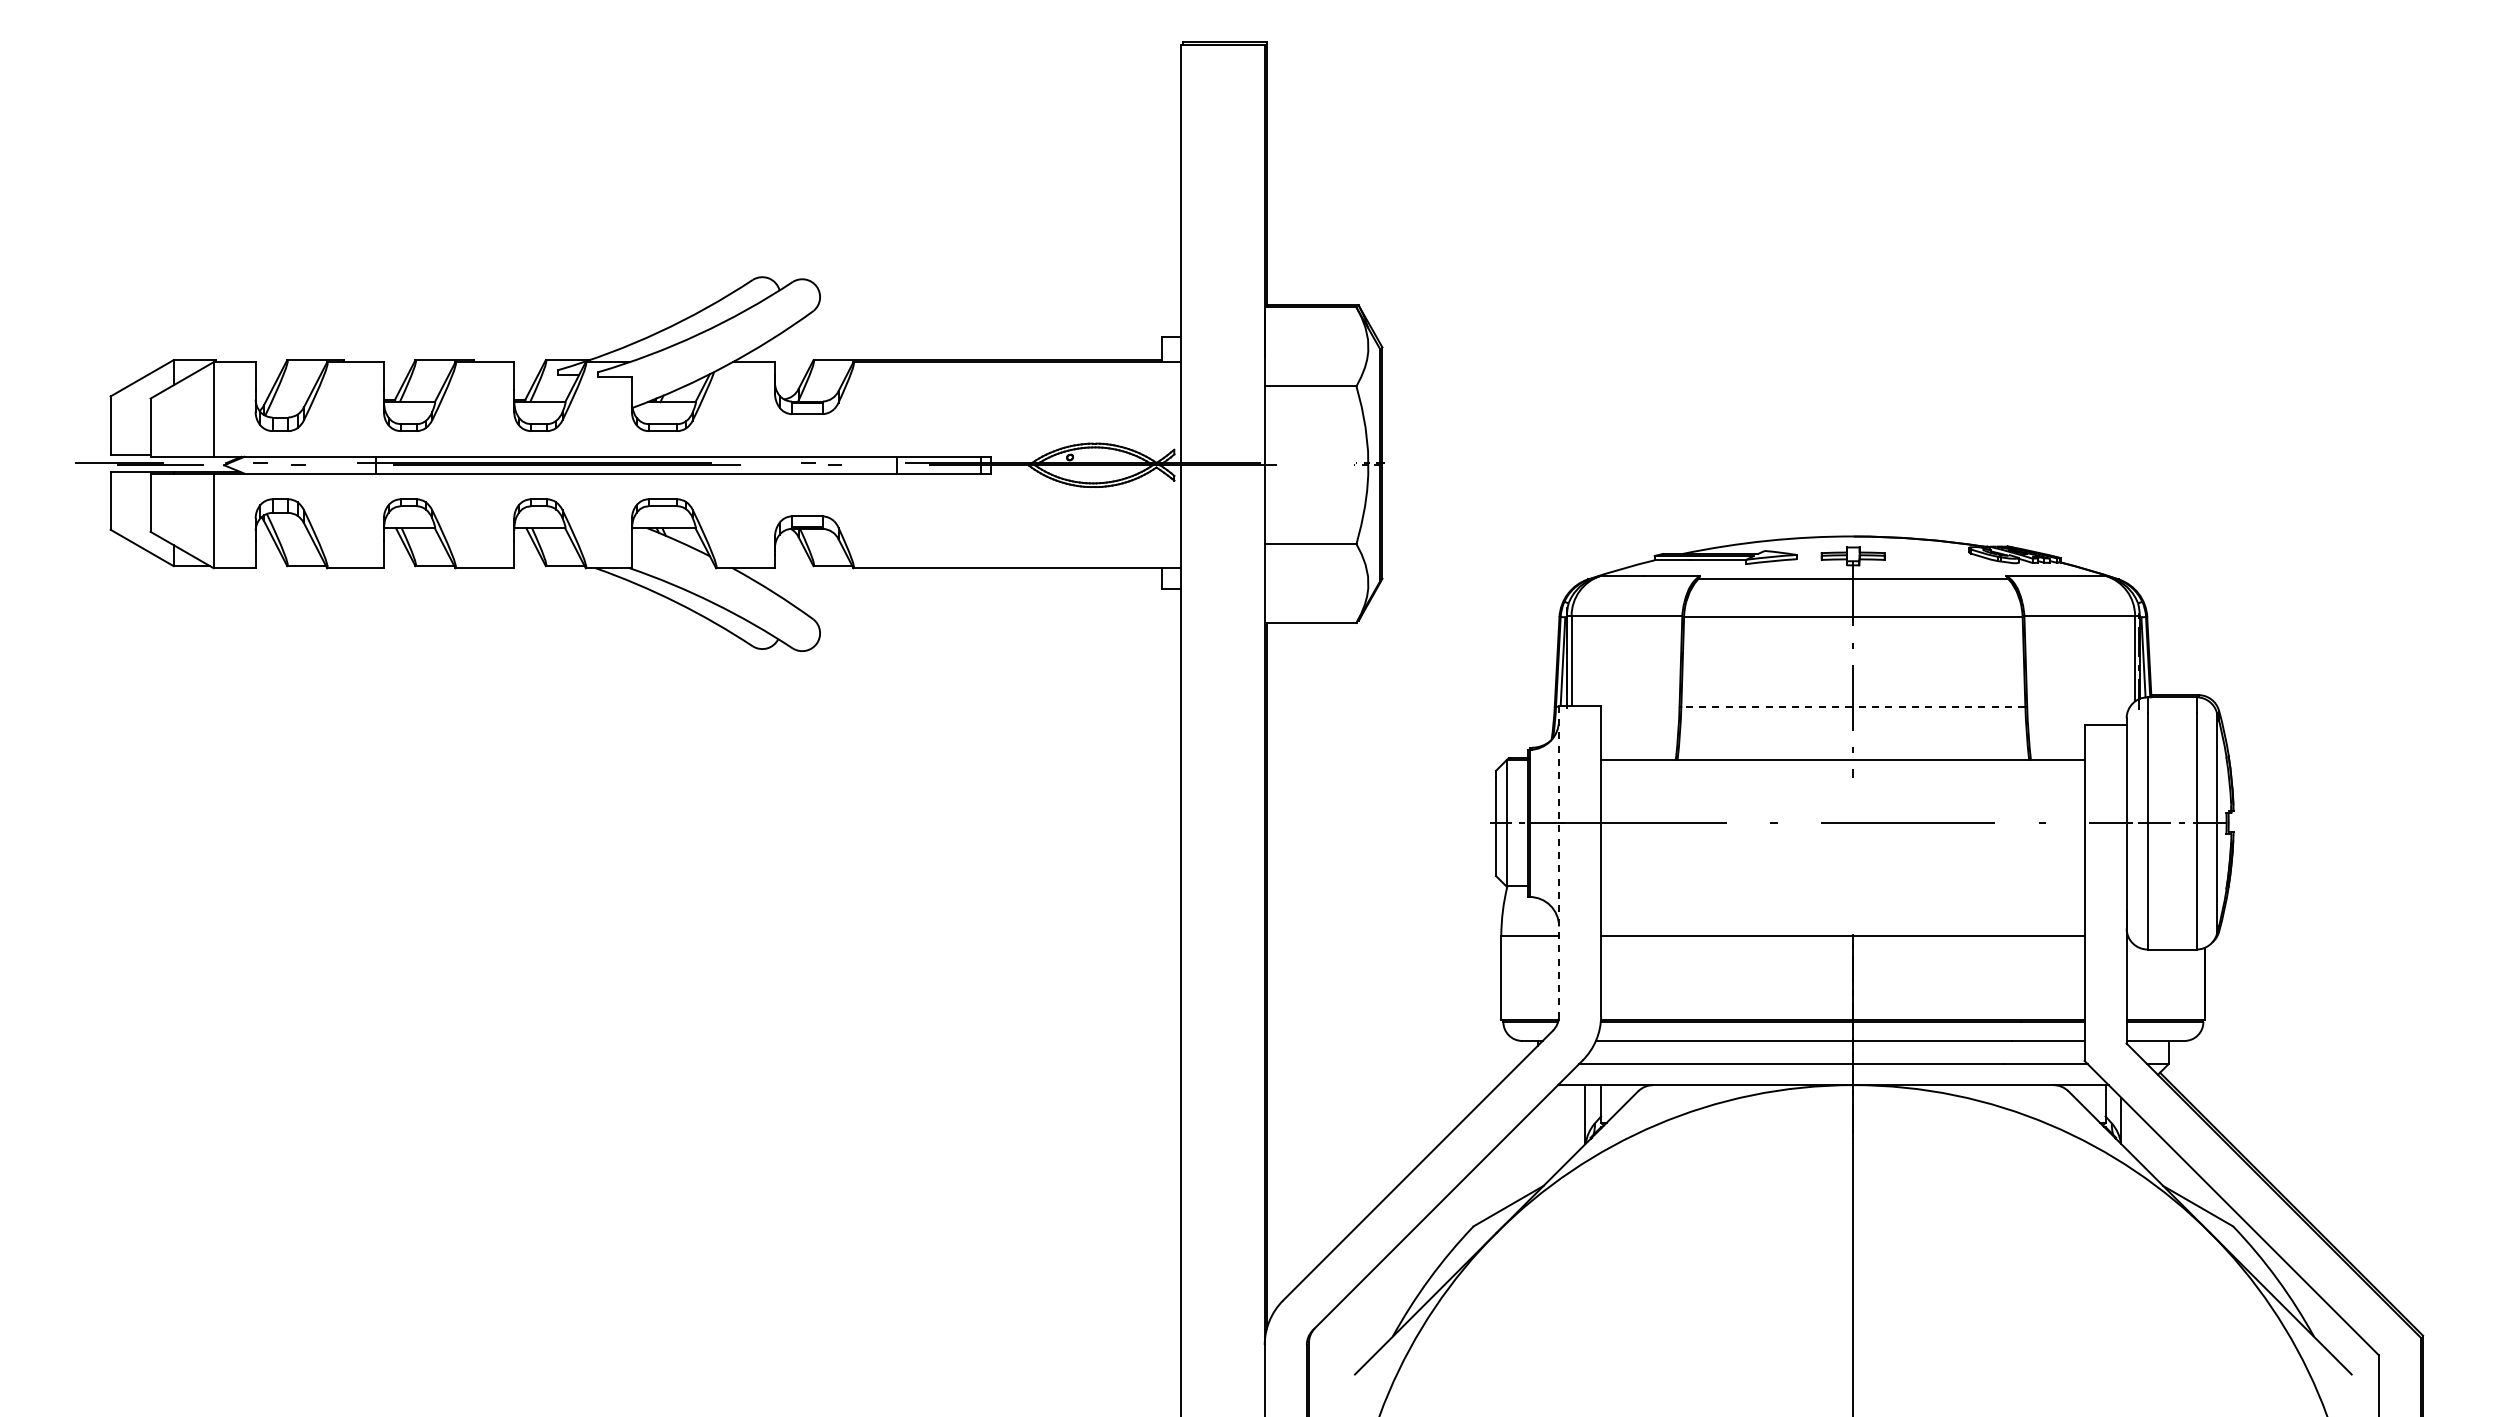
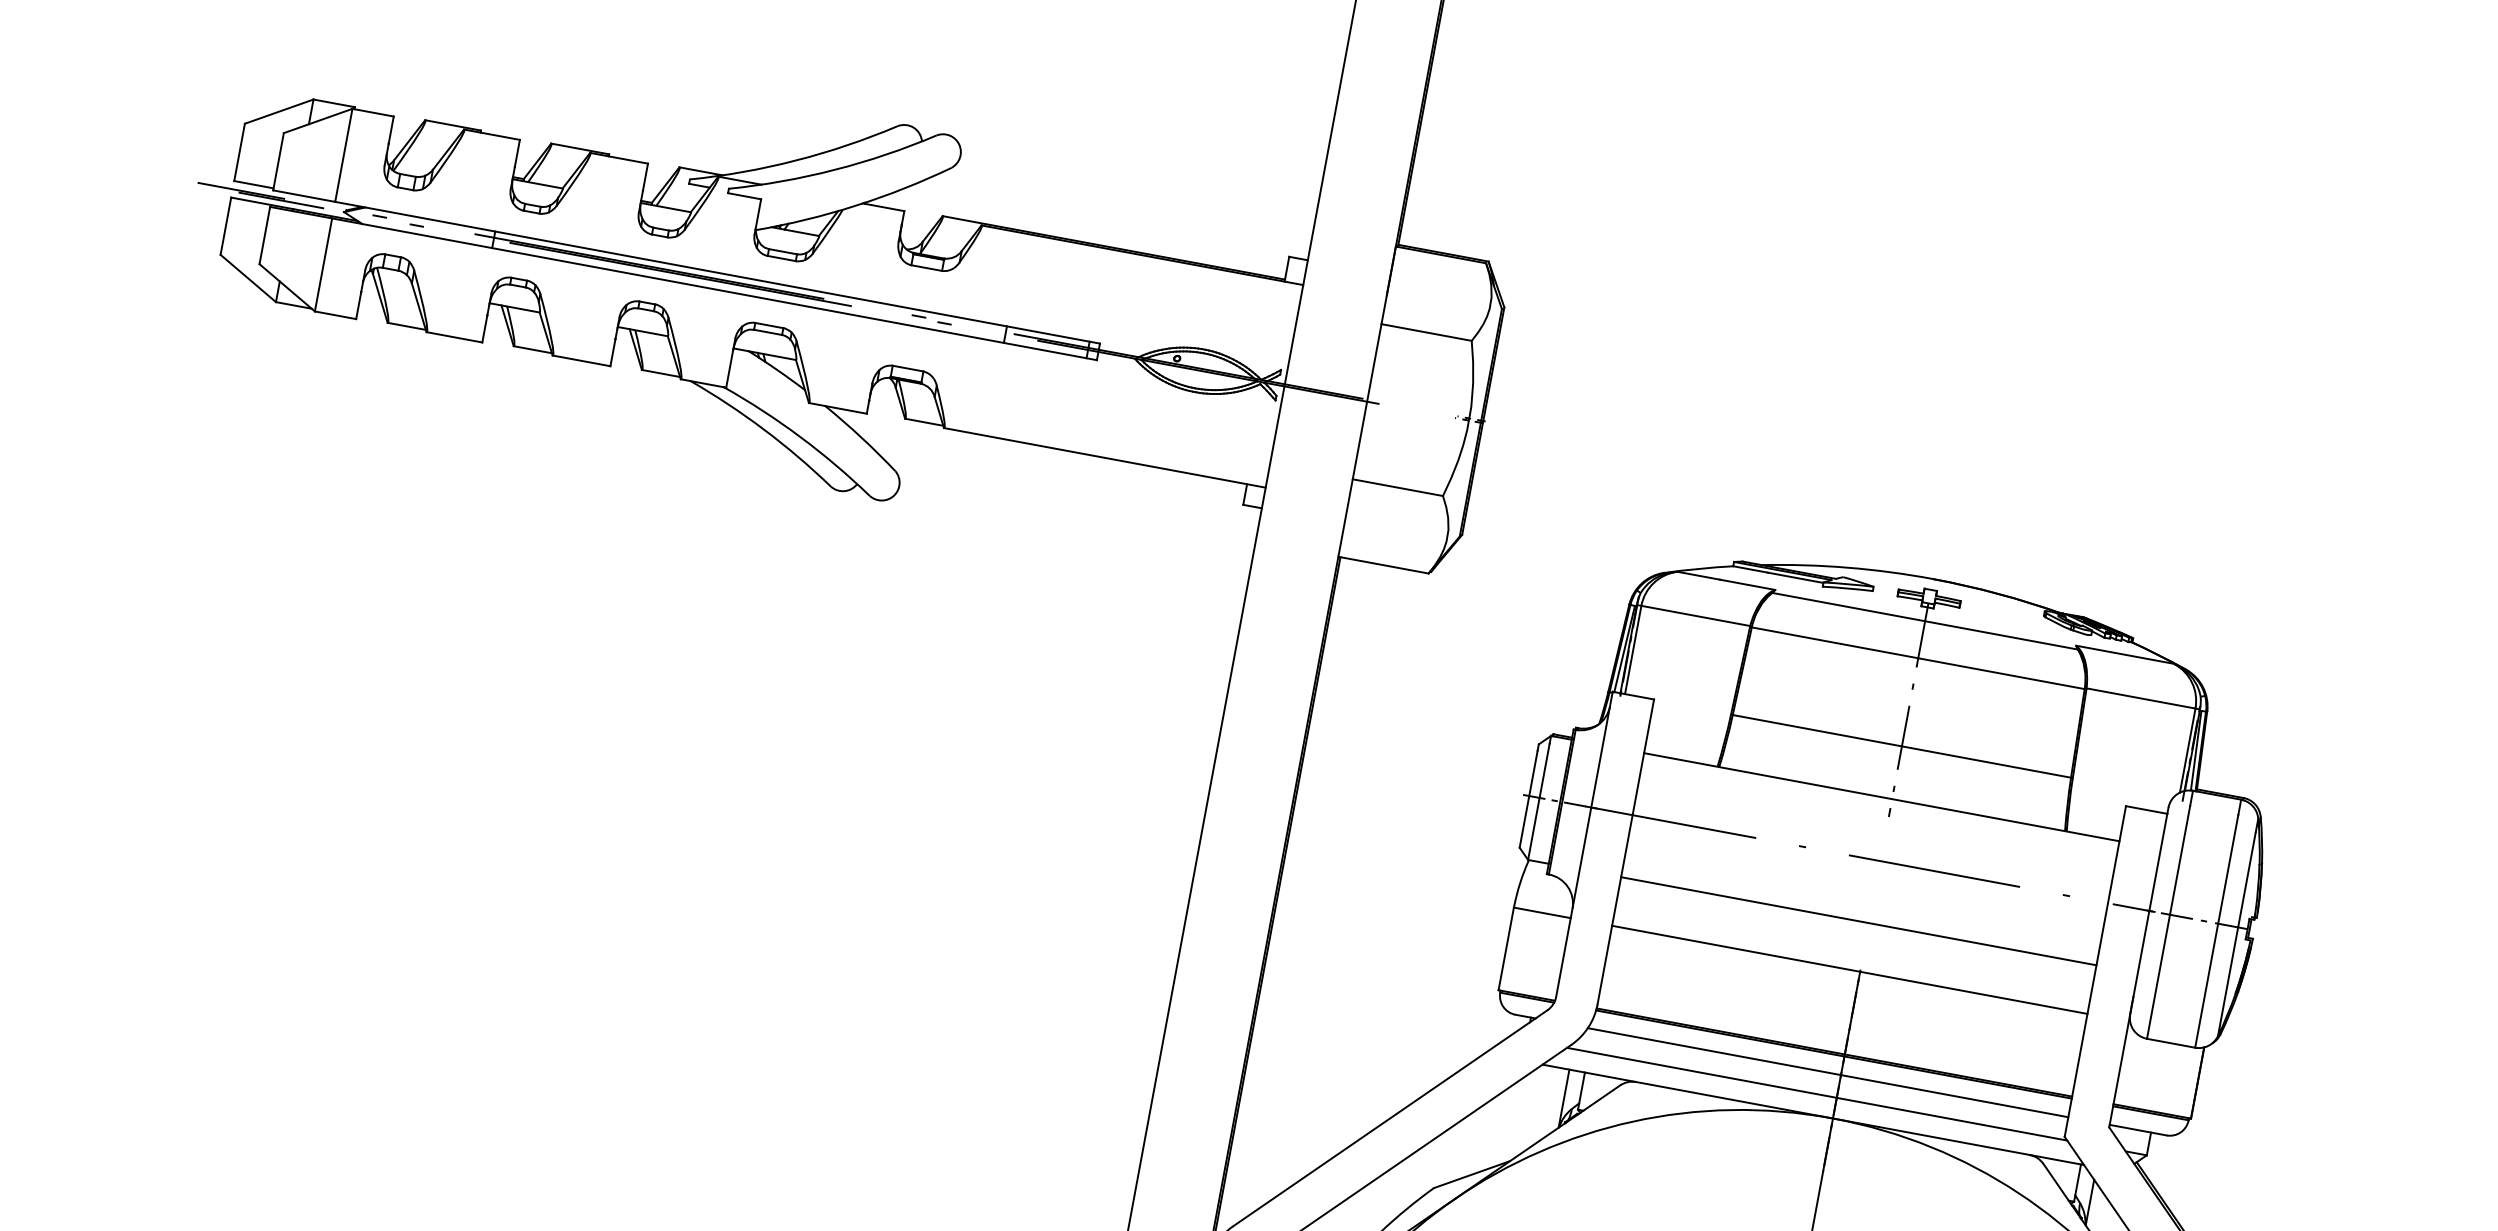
line: (1852, 706) -> (1901, 746), dashed -> solid
line: (1559, 861) -> (1584, 845), dashed -> solid
line: (1842, 886) -> (1858, 921), added

